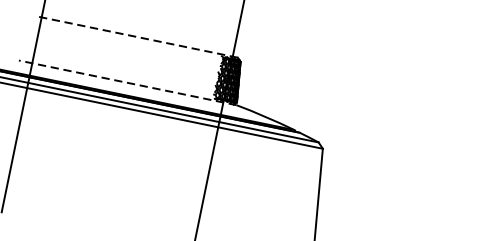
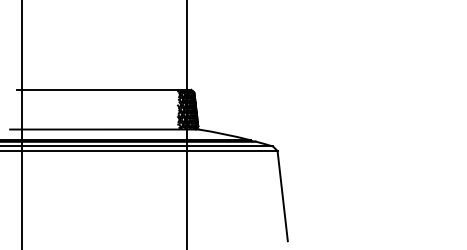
line: (136, 36) -> (103, 89), dashed -> solid
line: (126, 82) -> (103, 129), dashed -> solid

